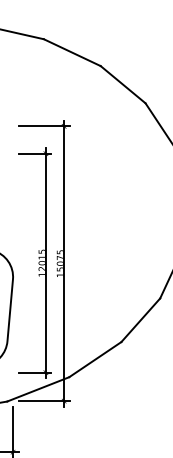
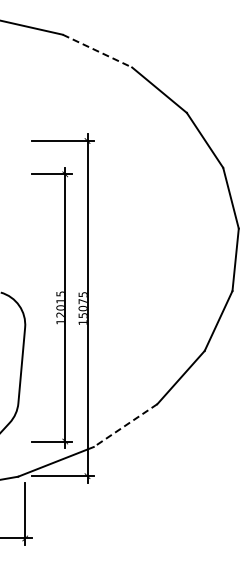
line: (72, 52) -> (97, 51), solid -> dashed
line: (95, 359) -> (125, 425), solid -> dashed

